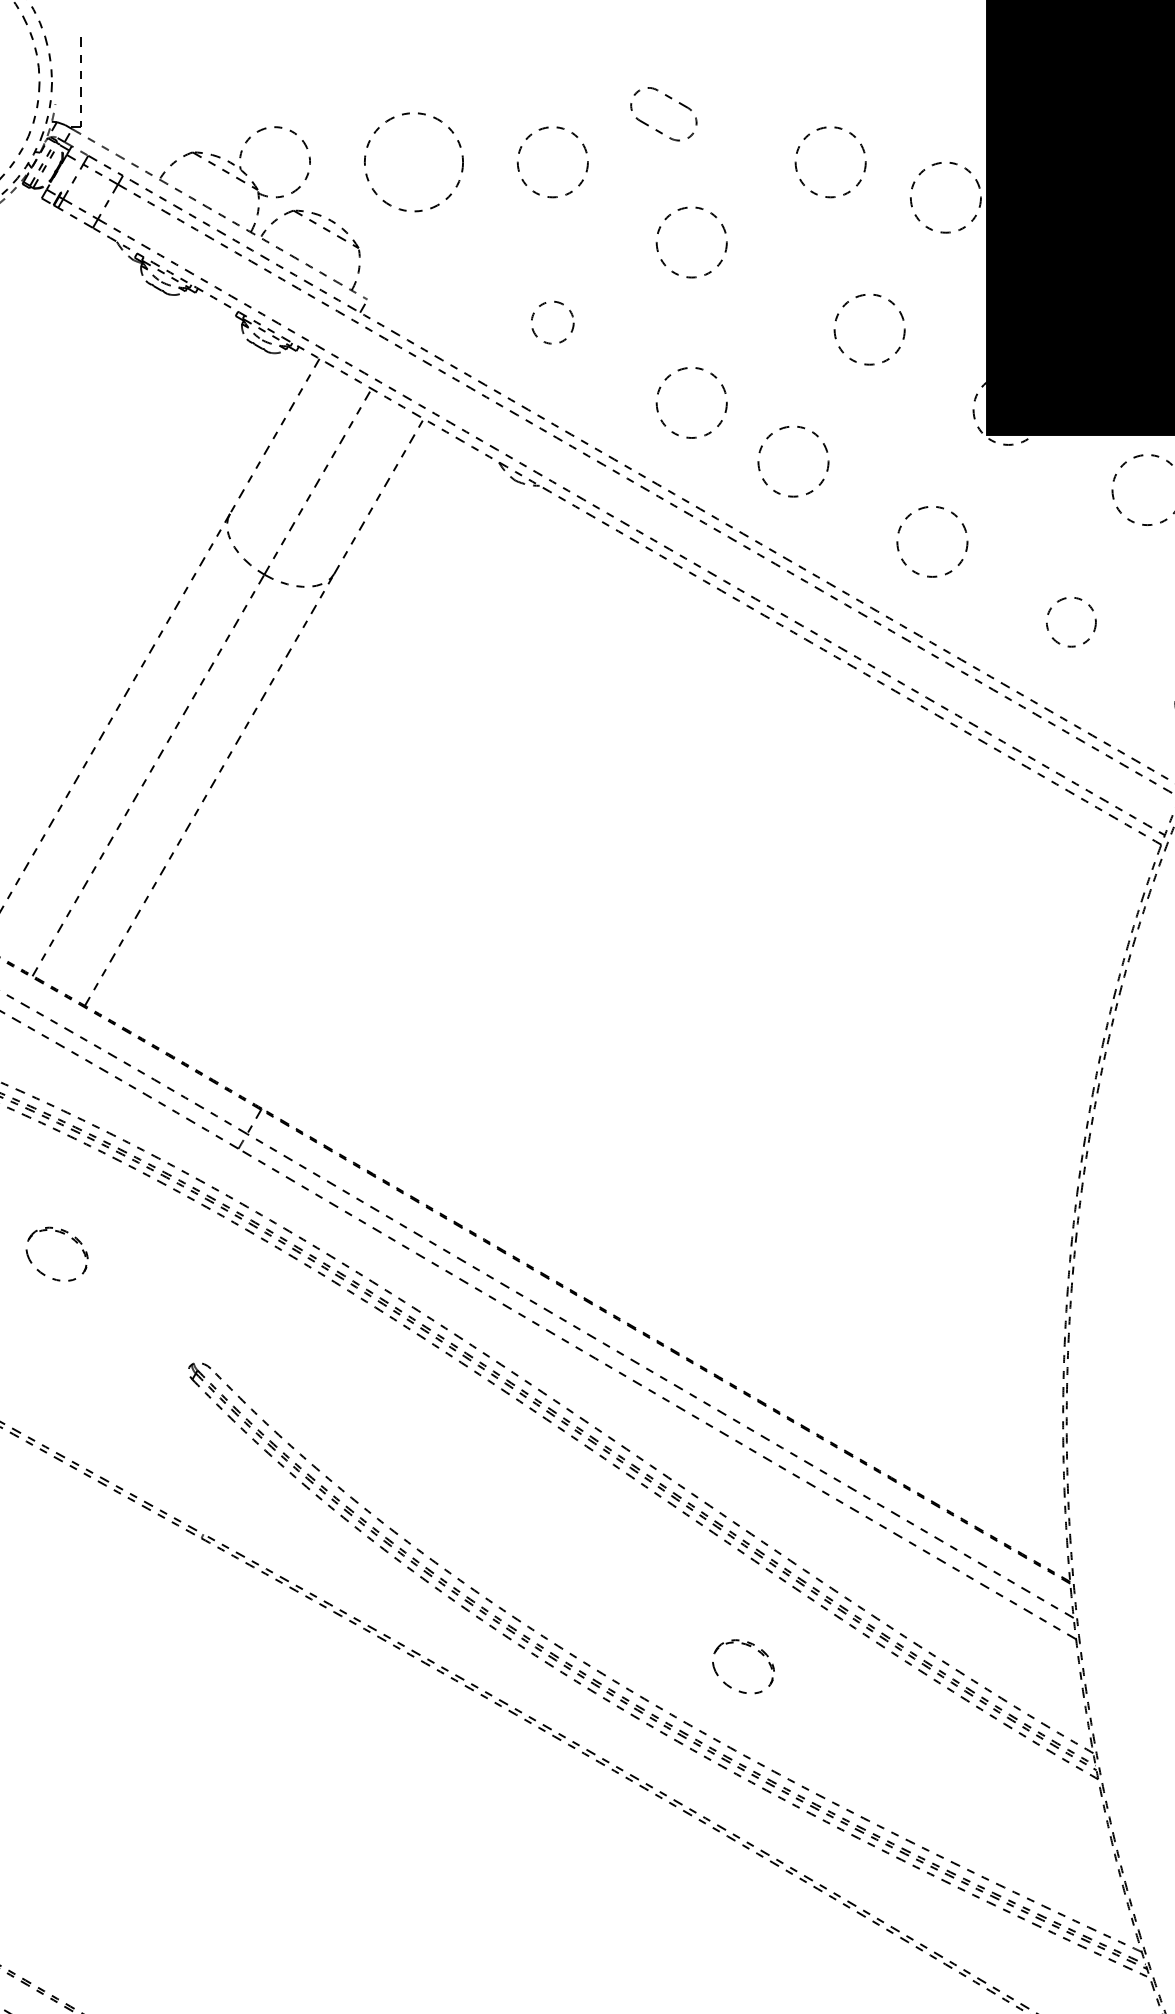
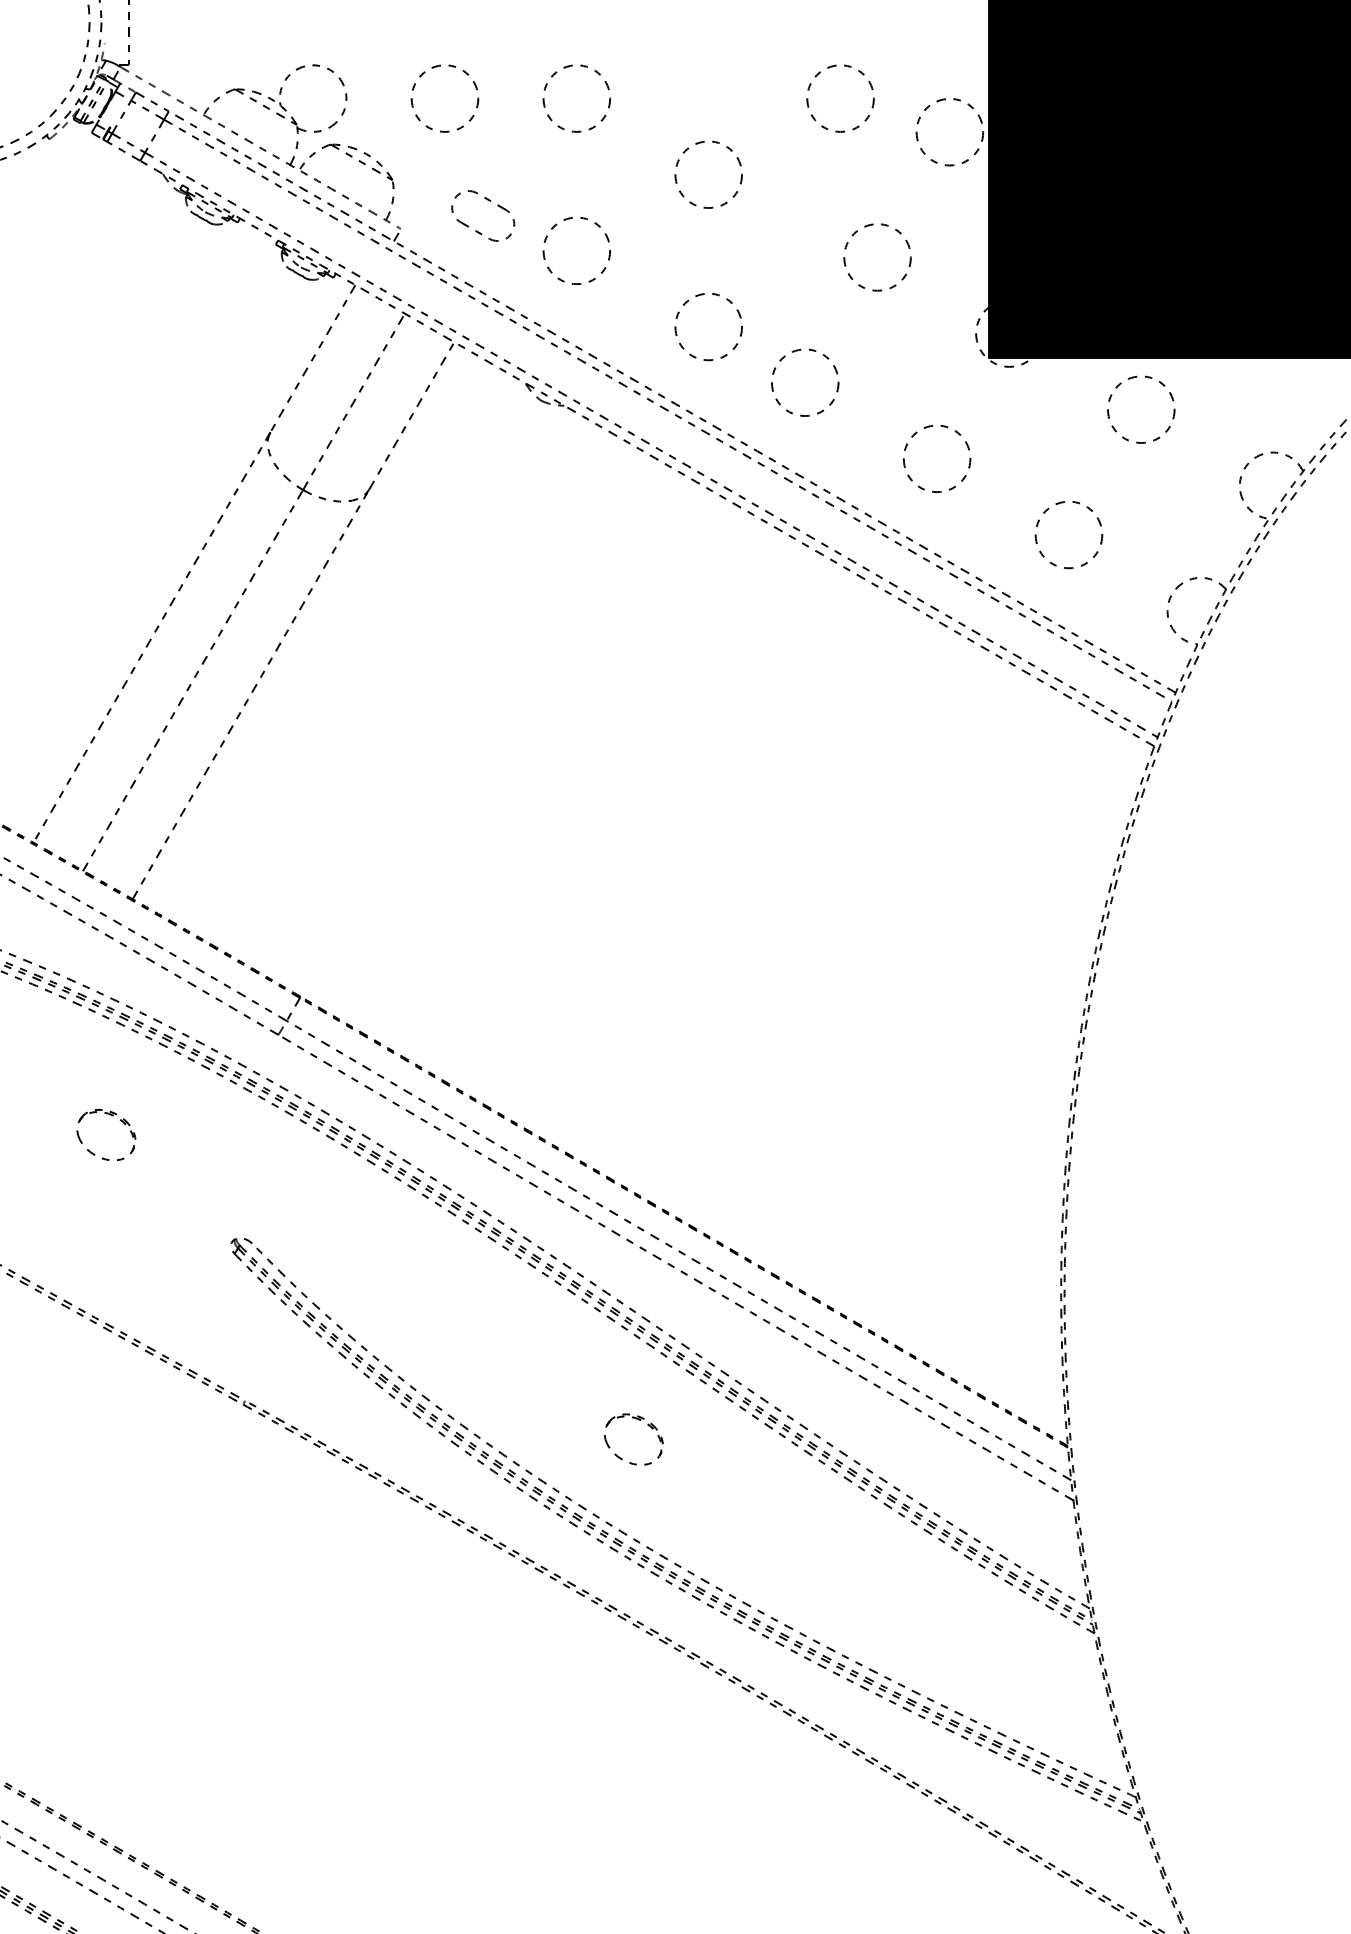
part: (670, 98) -> (489, 201), moved
circle: (413, 162) -> (444, 98), size x0.71
circle: (552, 322) -> (576, 250), size x1.67
circle: (1070, 622) -> (1068, 535), size x1.43
part: (748, 1646) -> (638, 1420), moved

